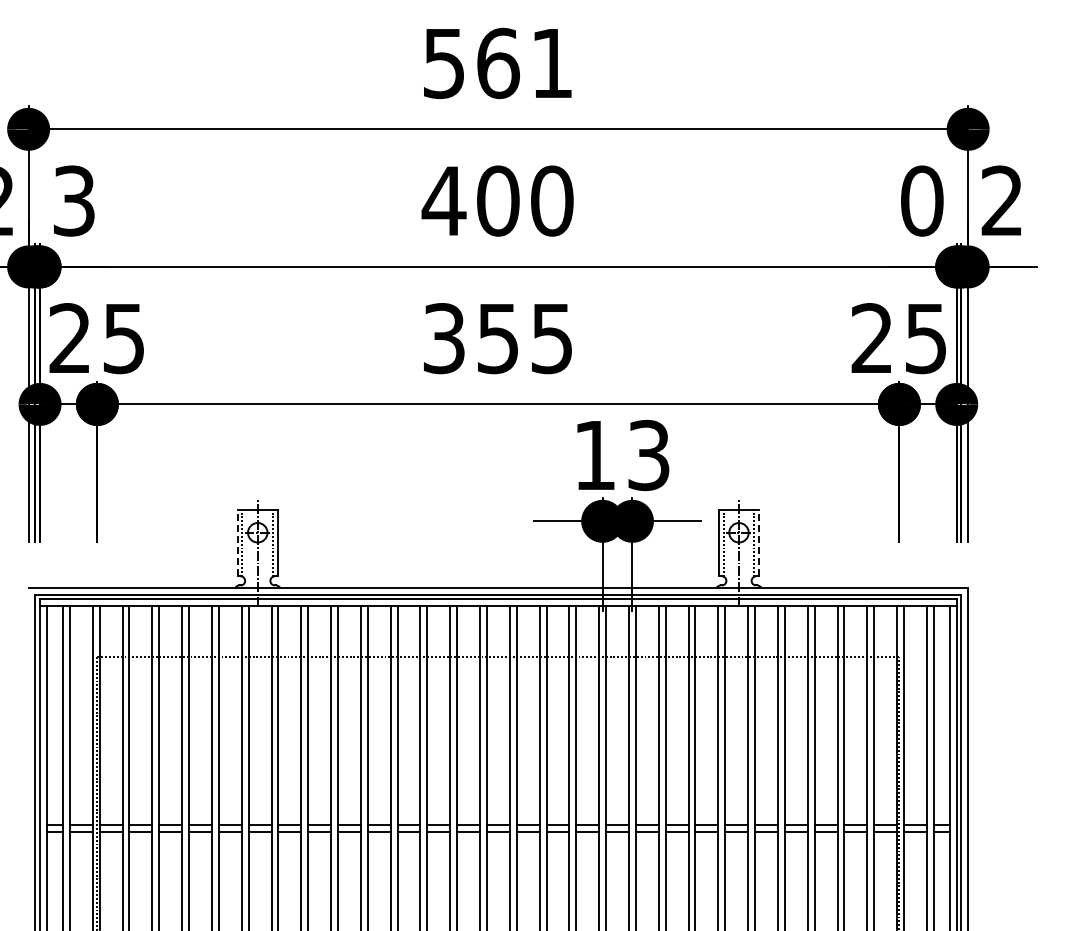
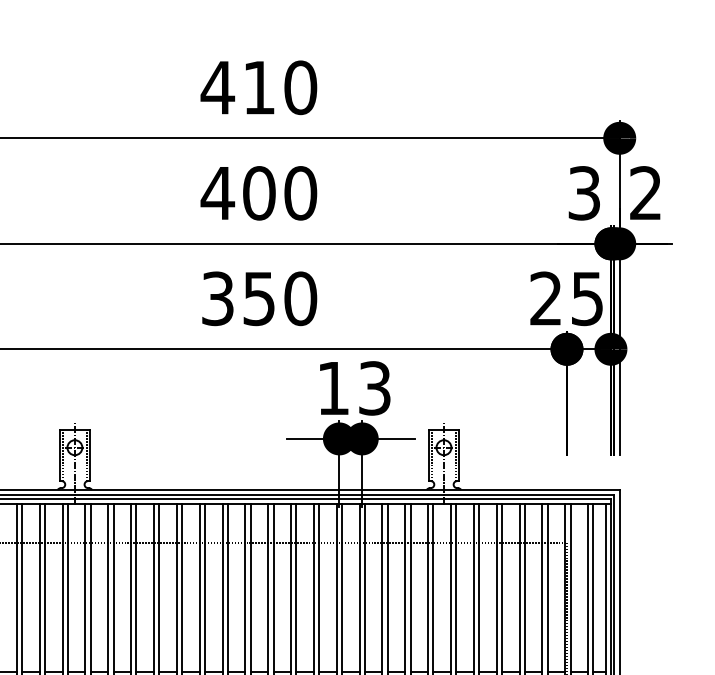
text: (497, 63) -> (258, 87), 561 -> 410
text: (922, 200) -> (584, 192), 0 -> 3
text: (552, 338) -> (300, 298), 355 -> 350
line: (237, 542) -> (59, 455), dashed -> solid
line: (759, 542) -> (459, 455), dashed -> solid

